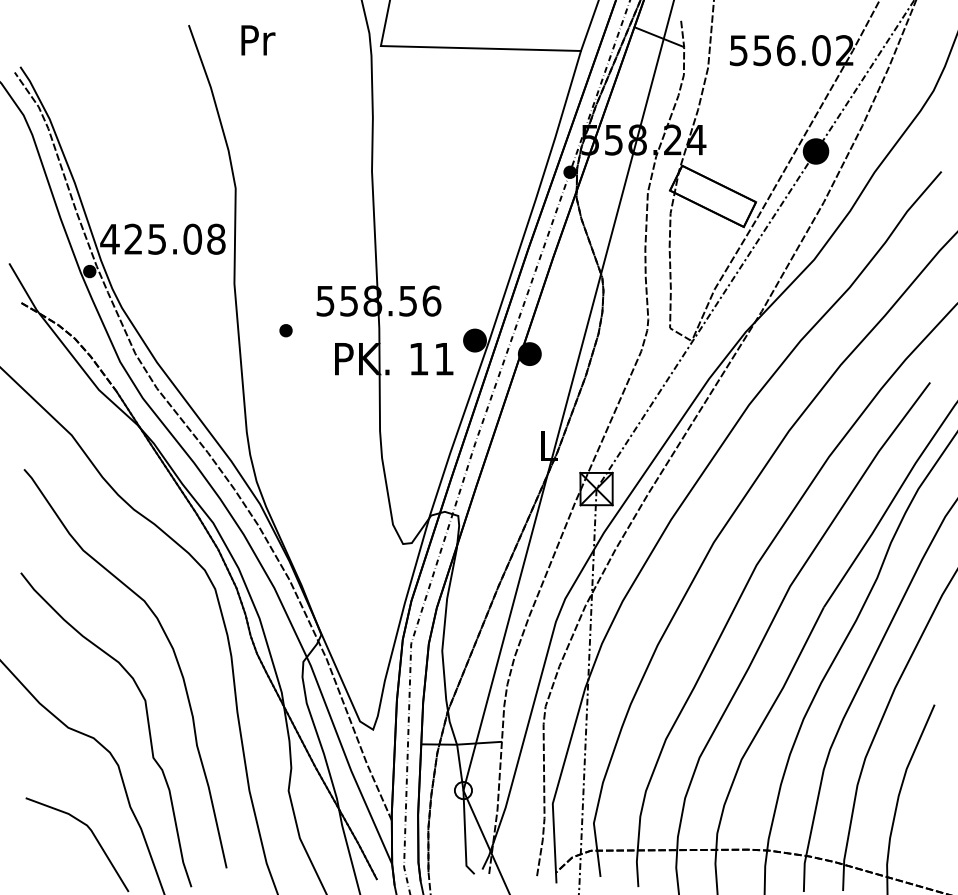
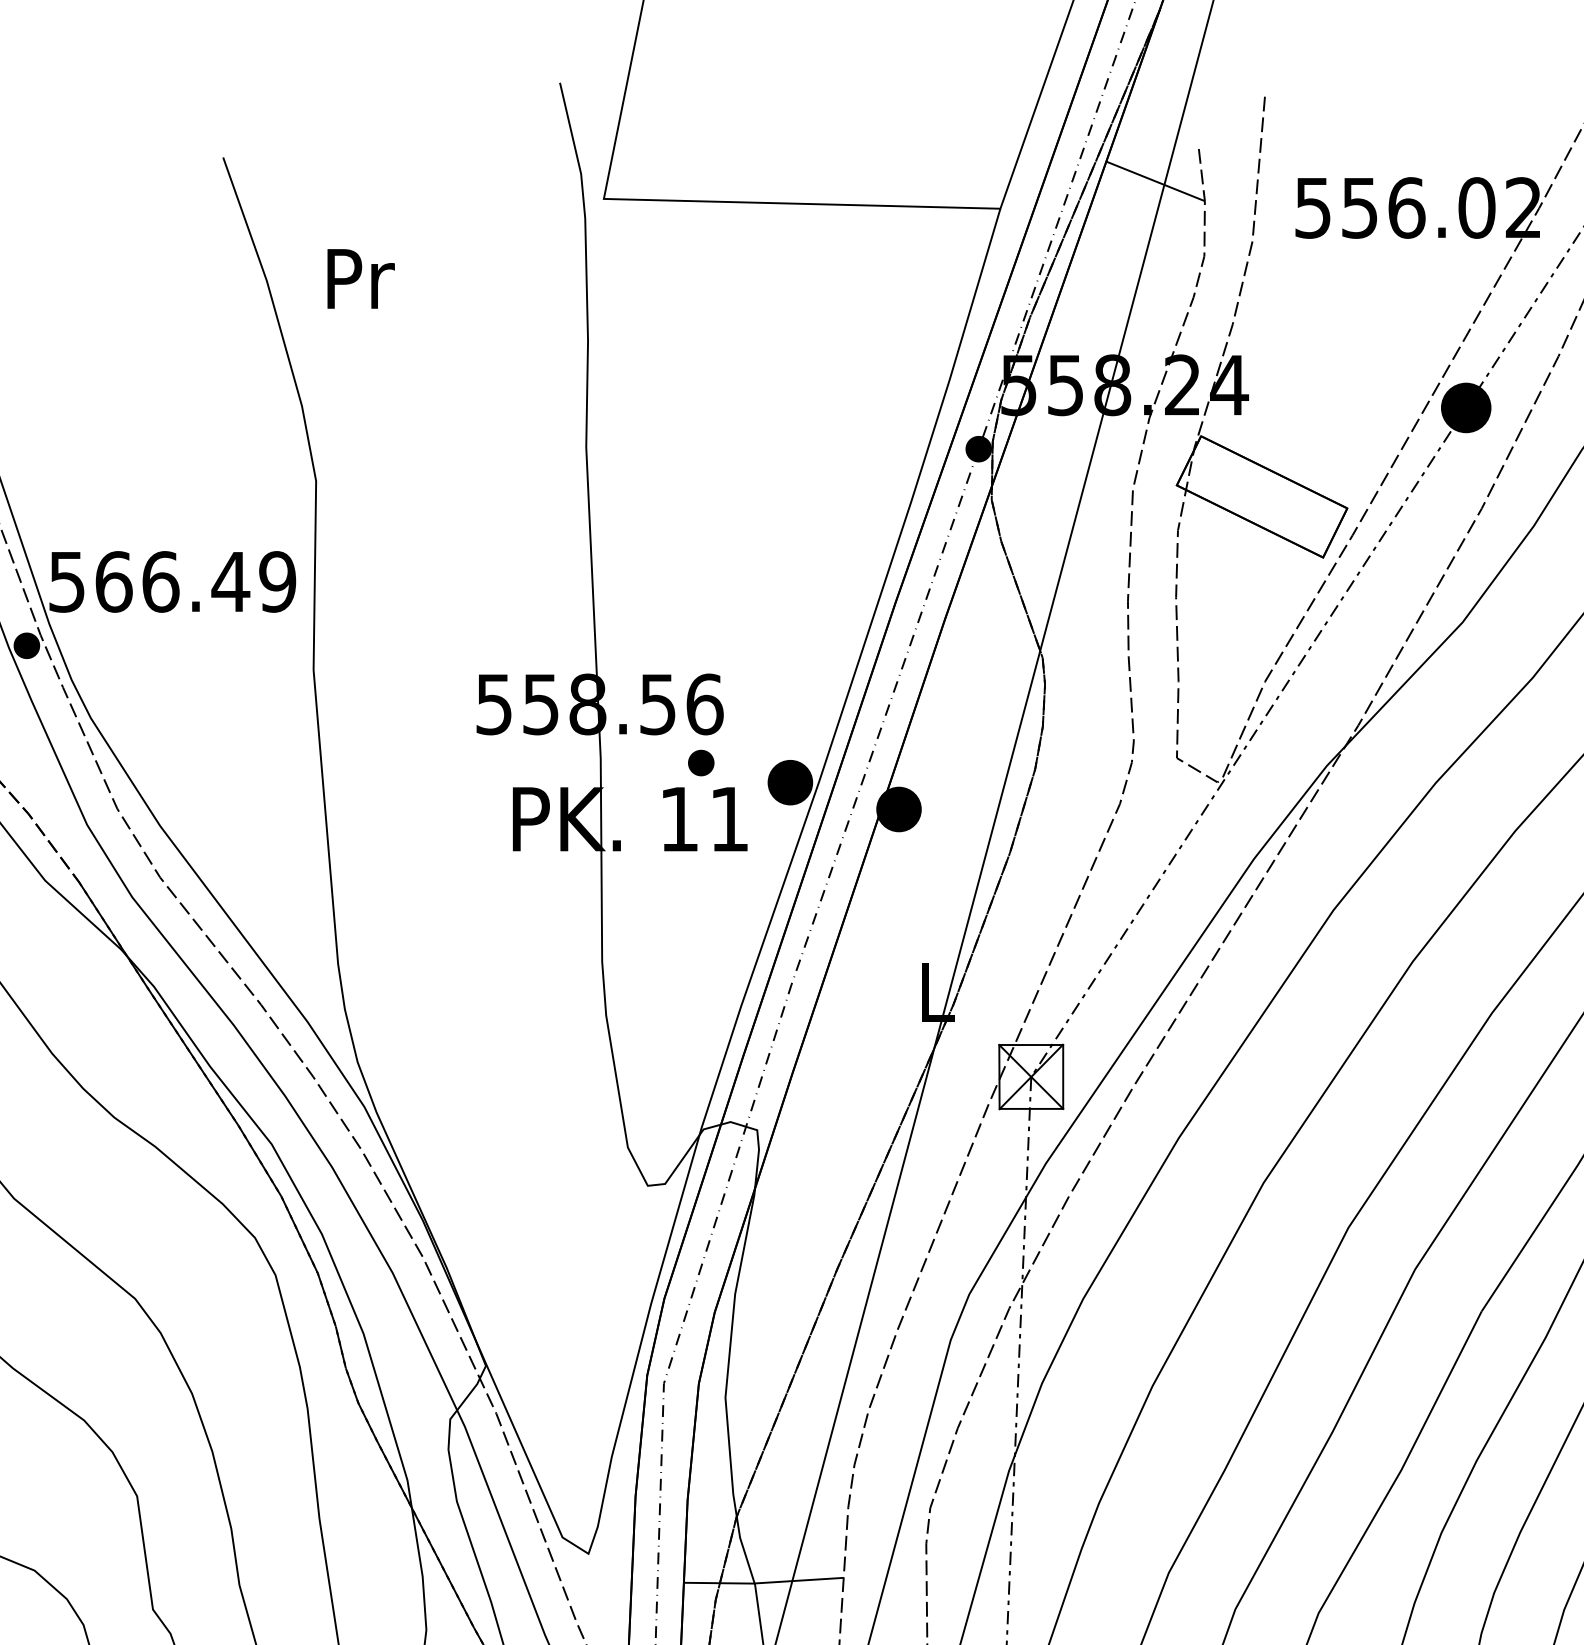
text: (258, 40) -> (361, 279), moved
text: (162, 238) -> (171, 580), 425.08 -> 566.49
part: (285, 330) -> (700, 762), moved

